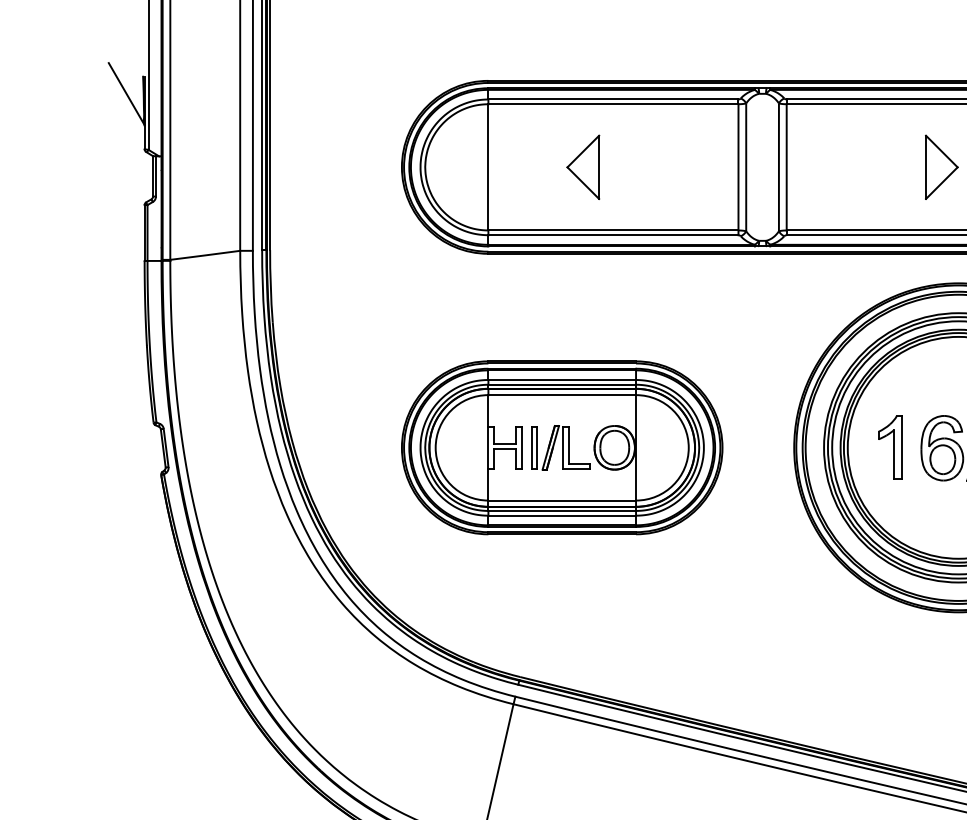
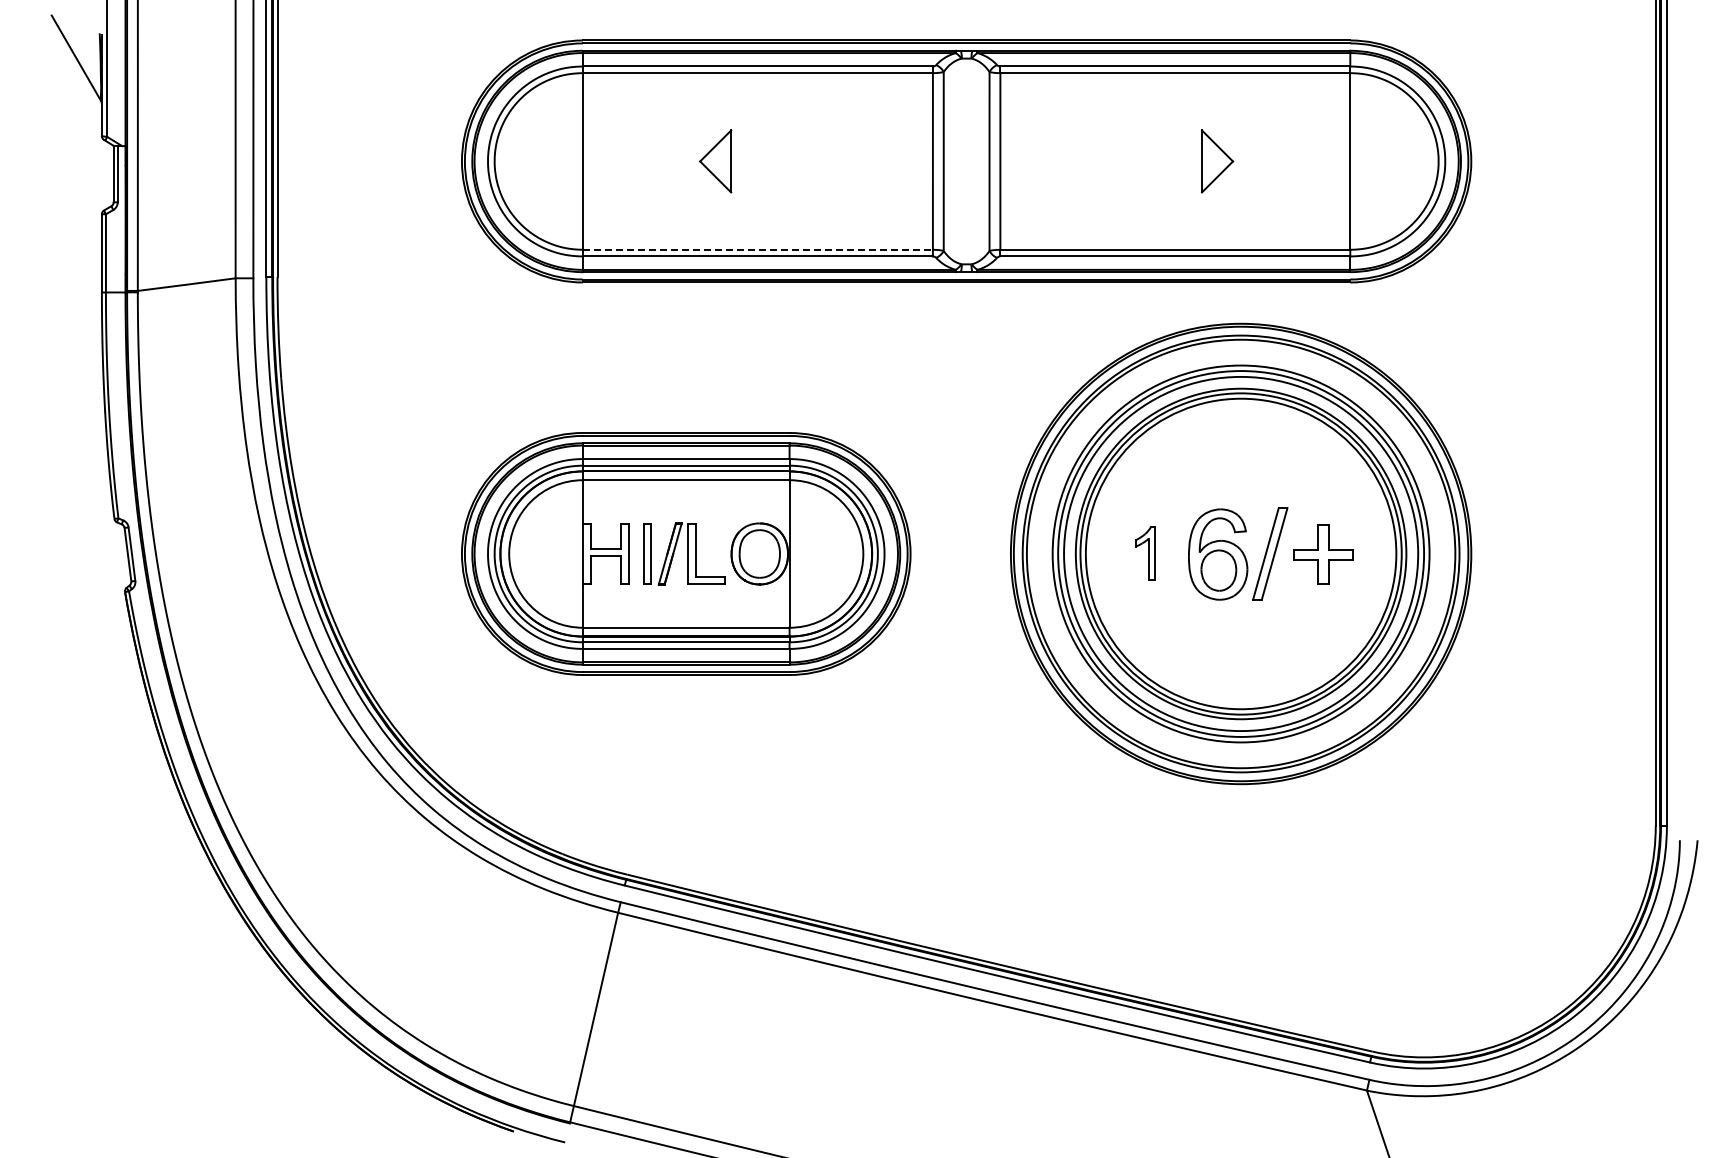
part: (583, 167) -> (715, 161), size x0.7
part: (941, 167) -> (1217, 161), size x0.7
line: (613, 230) -> (757, 249), solid -> dashed
part: (890, 447) -> (1145, 553), size x0.6

